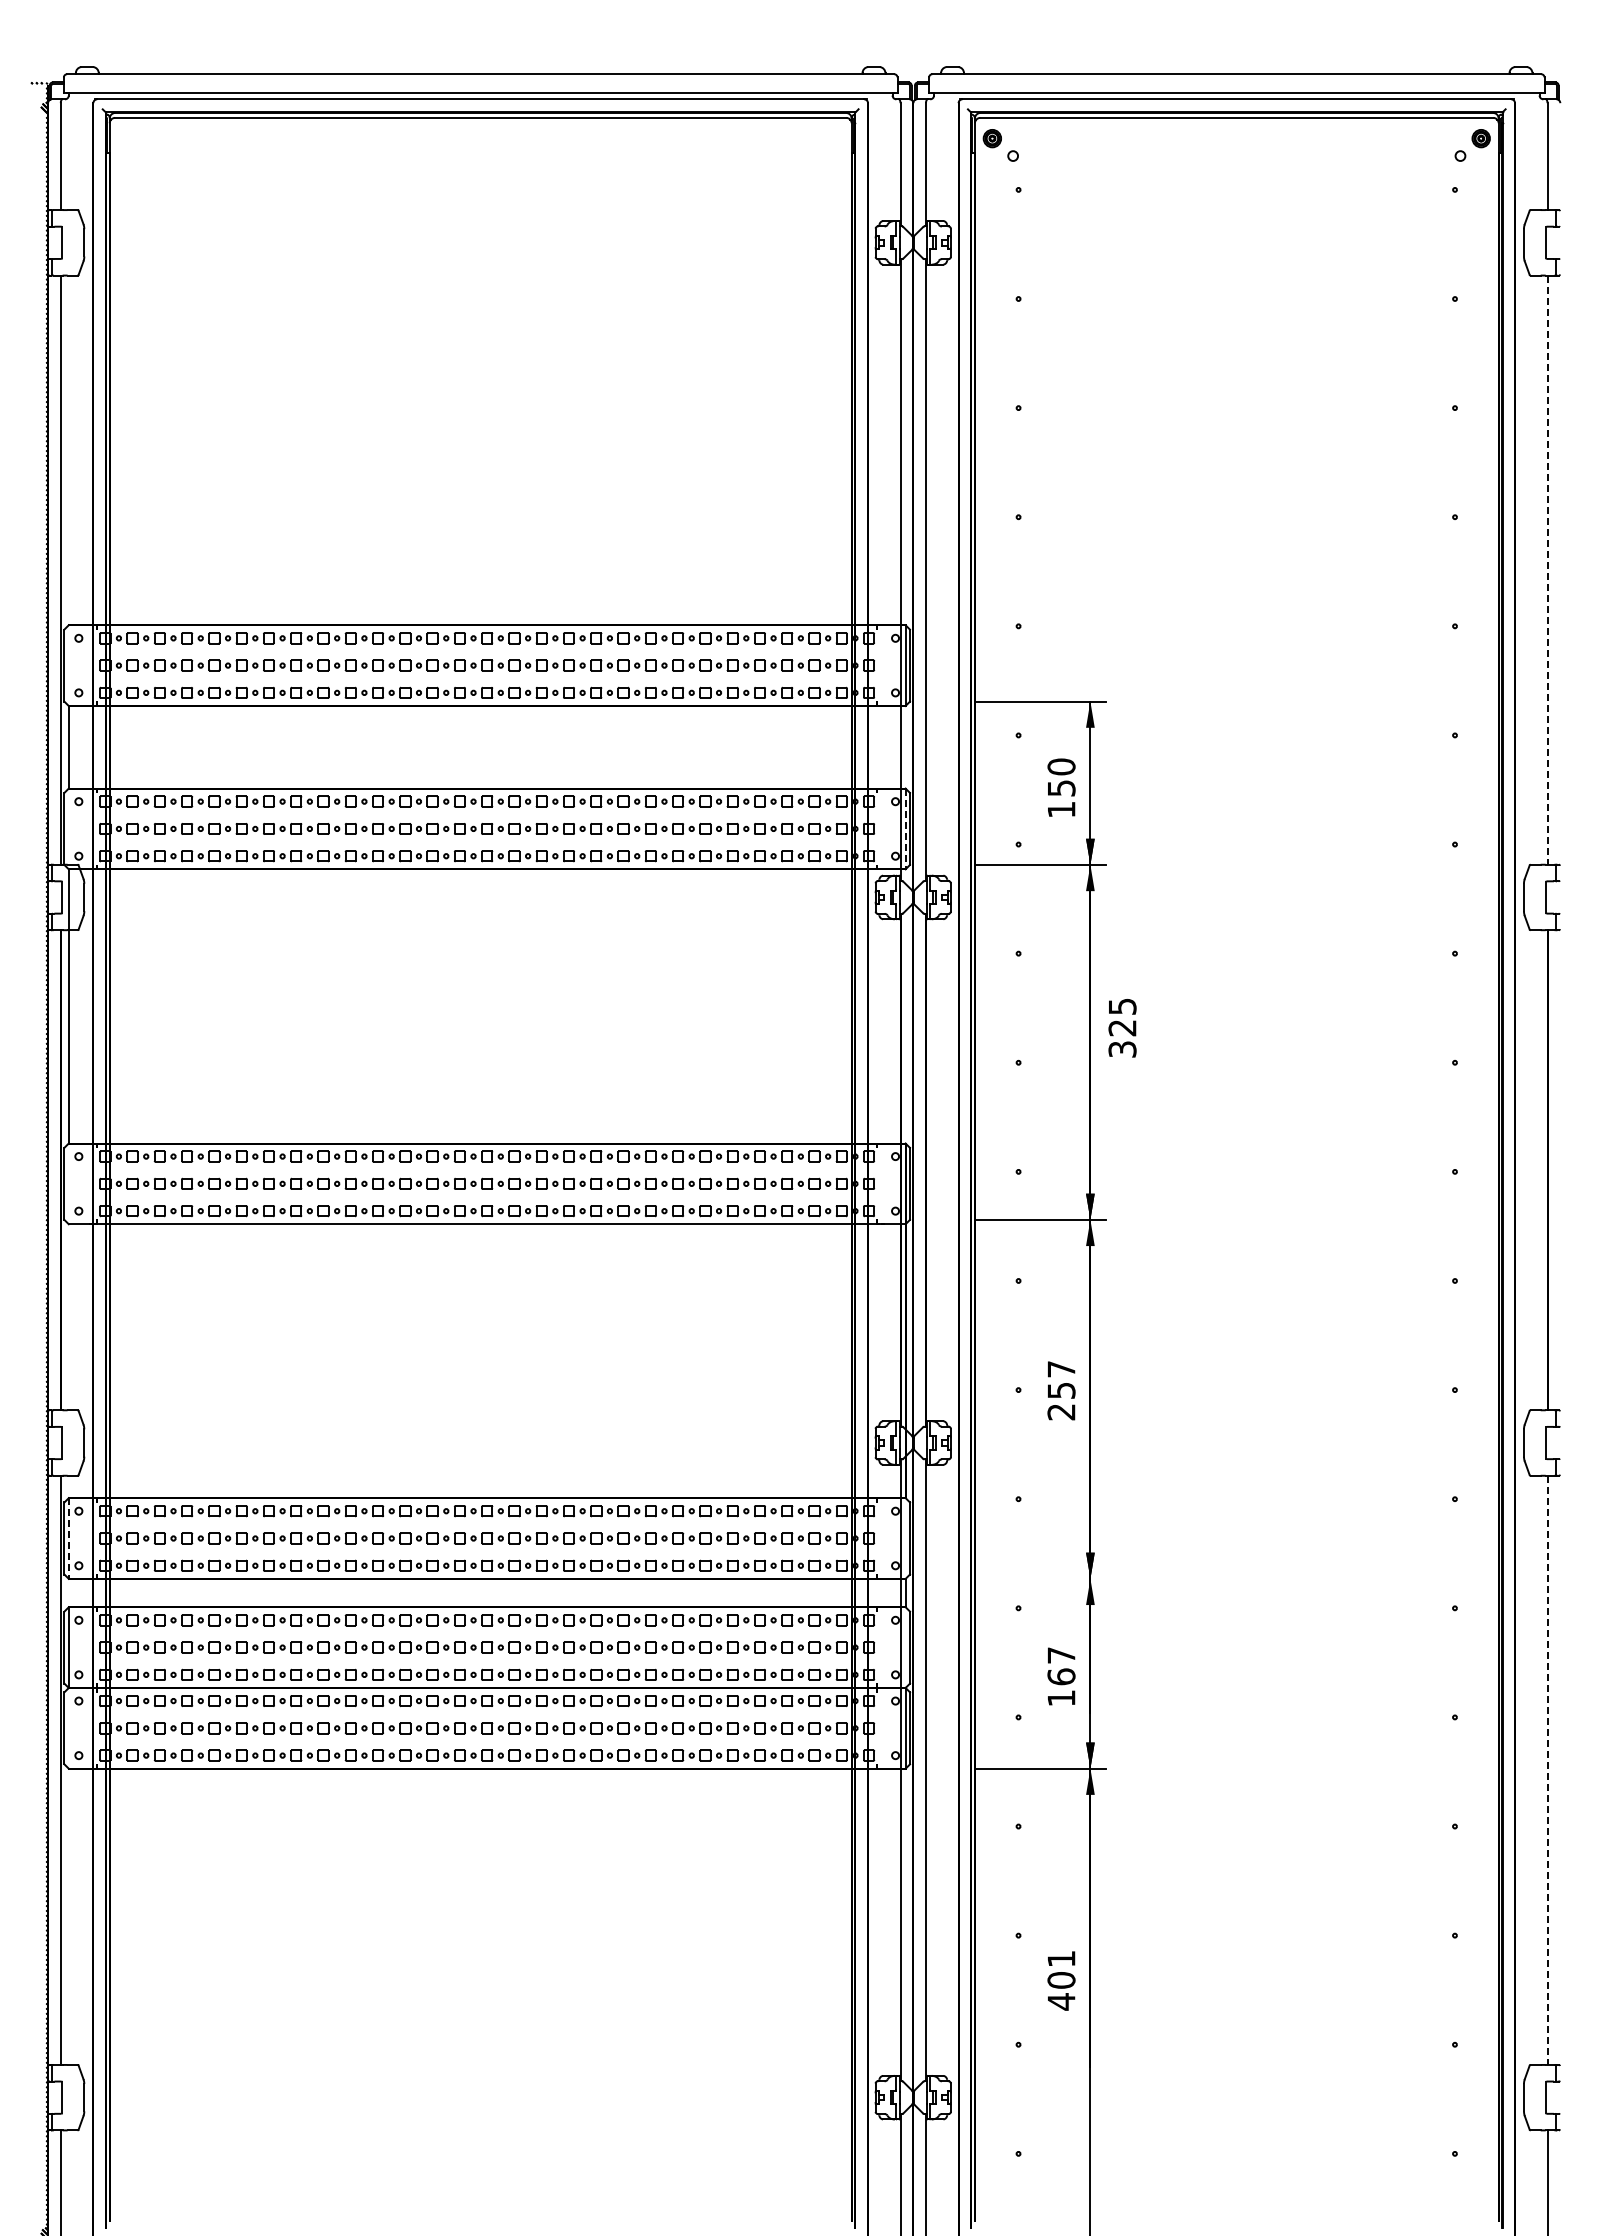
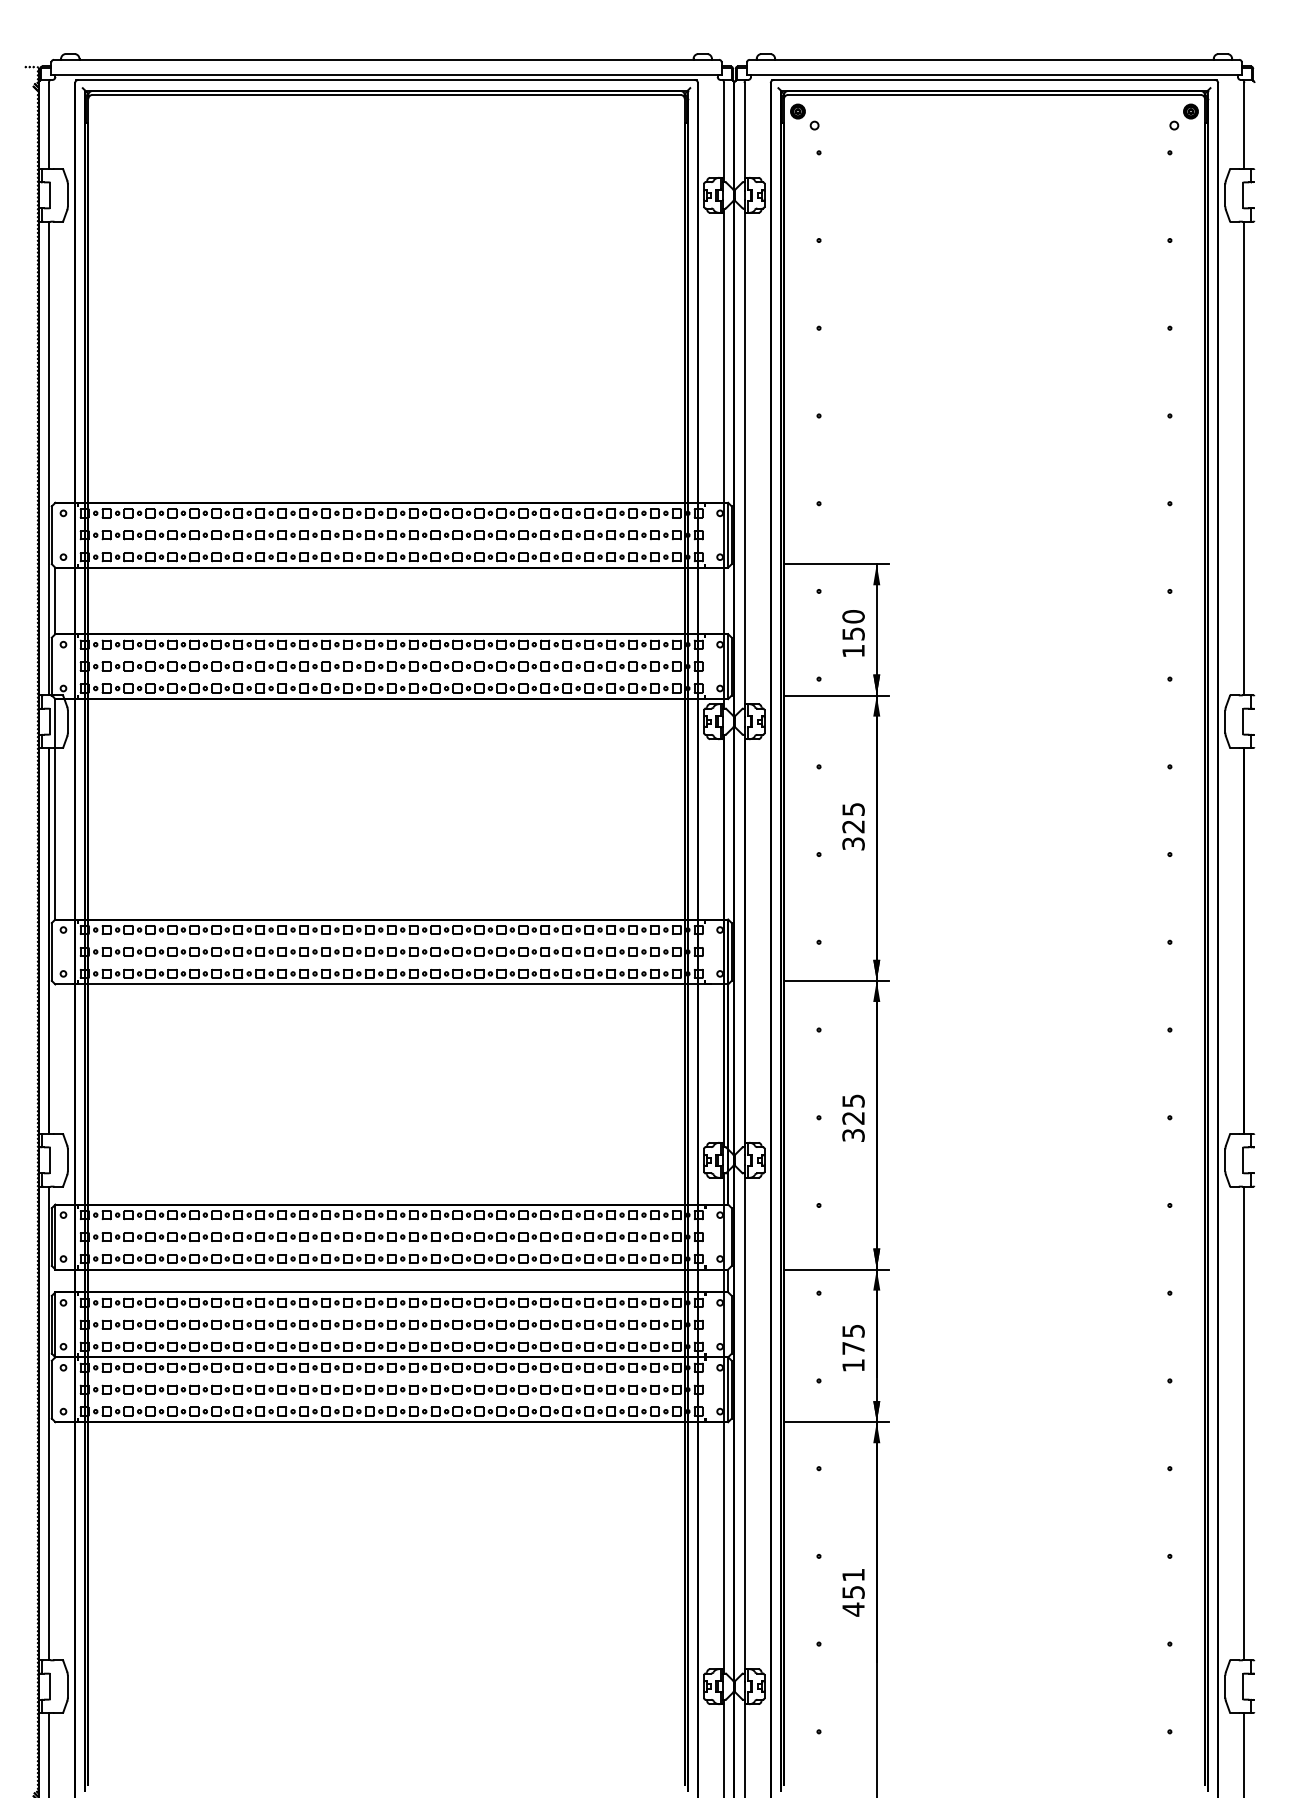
line: (1547, 570) -> (1244, 458), dashed -> solid
line: (905, 829) -> (728, 667), dashed -> solid
text: (1122, 1028) -> (853, 827), moved
text: (1061, 1390) -> (853, 1118), 257 -> 325
line: (68, 1539) -> (55, 1237), dashed -> solid
line: (1040, 1578) -> (836, 1269), added
text: (1061, 1666) -> (853, 1339), 167 -> 175
line: (1547, 1770) -> (1244, 1423), dashed -> solid
text: (1061, 1980) -> (853, 1592), 401 -> 451

